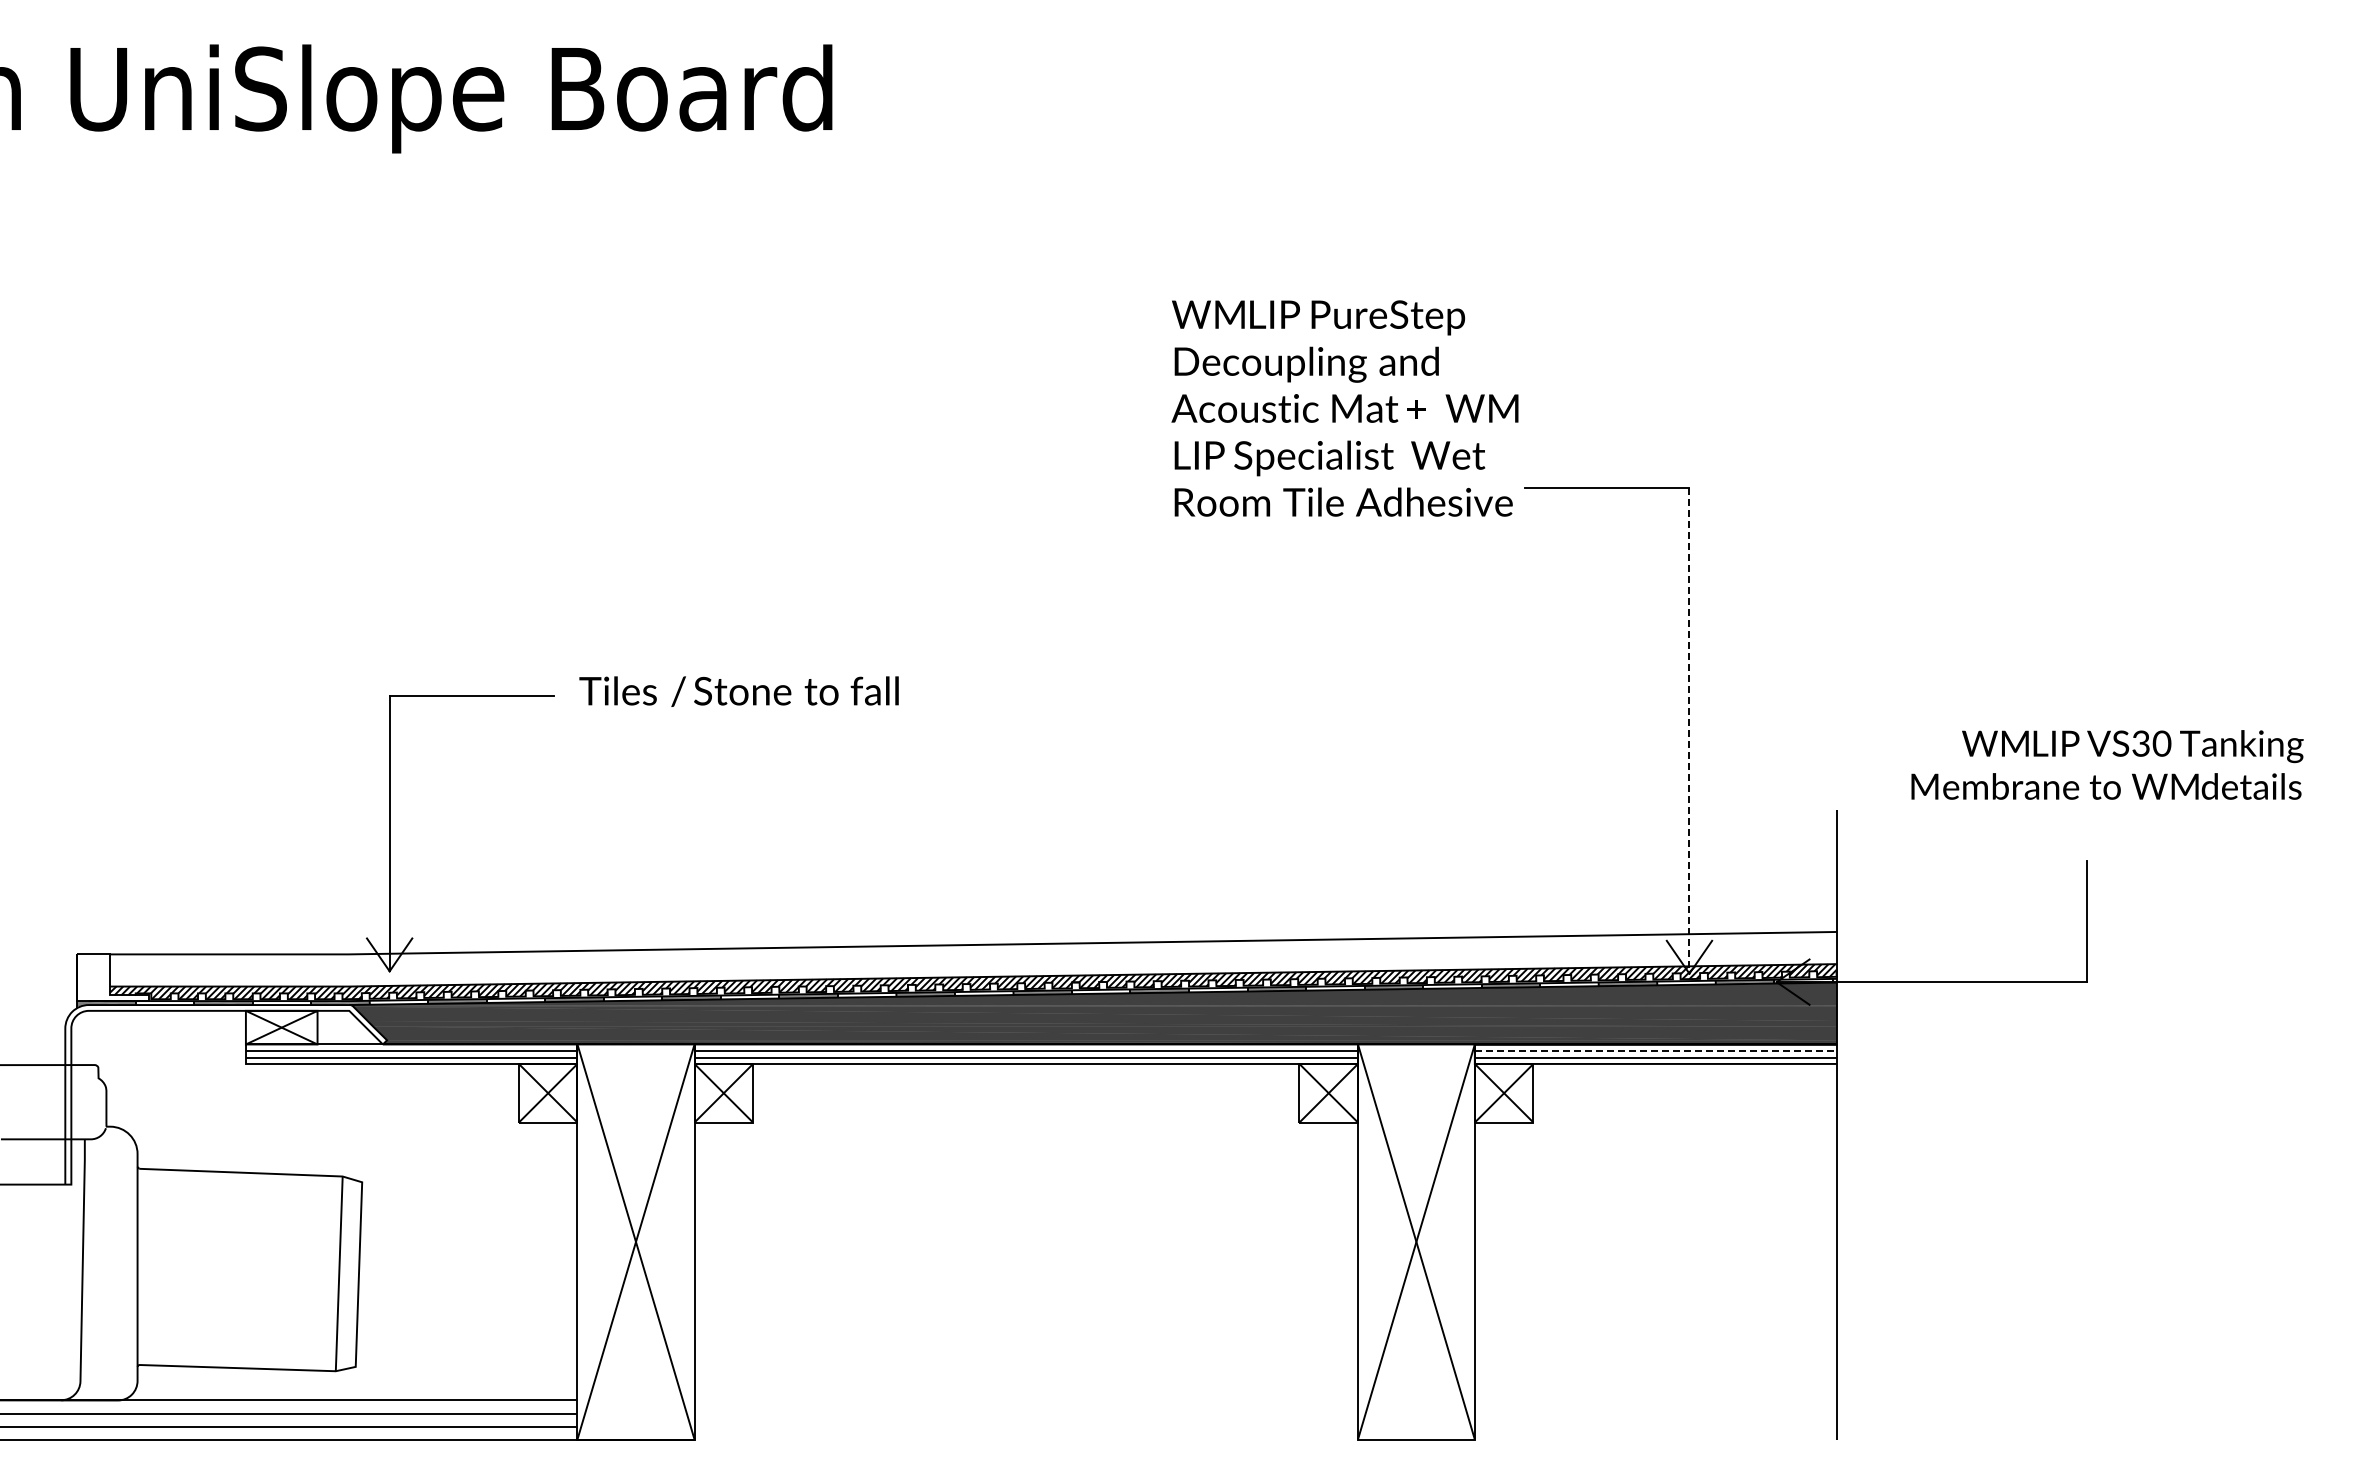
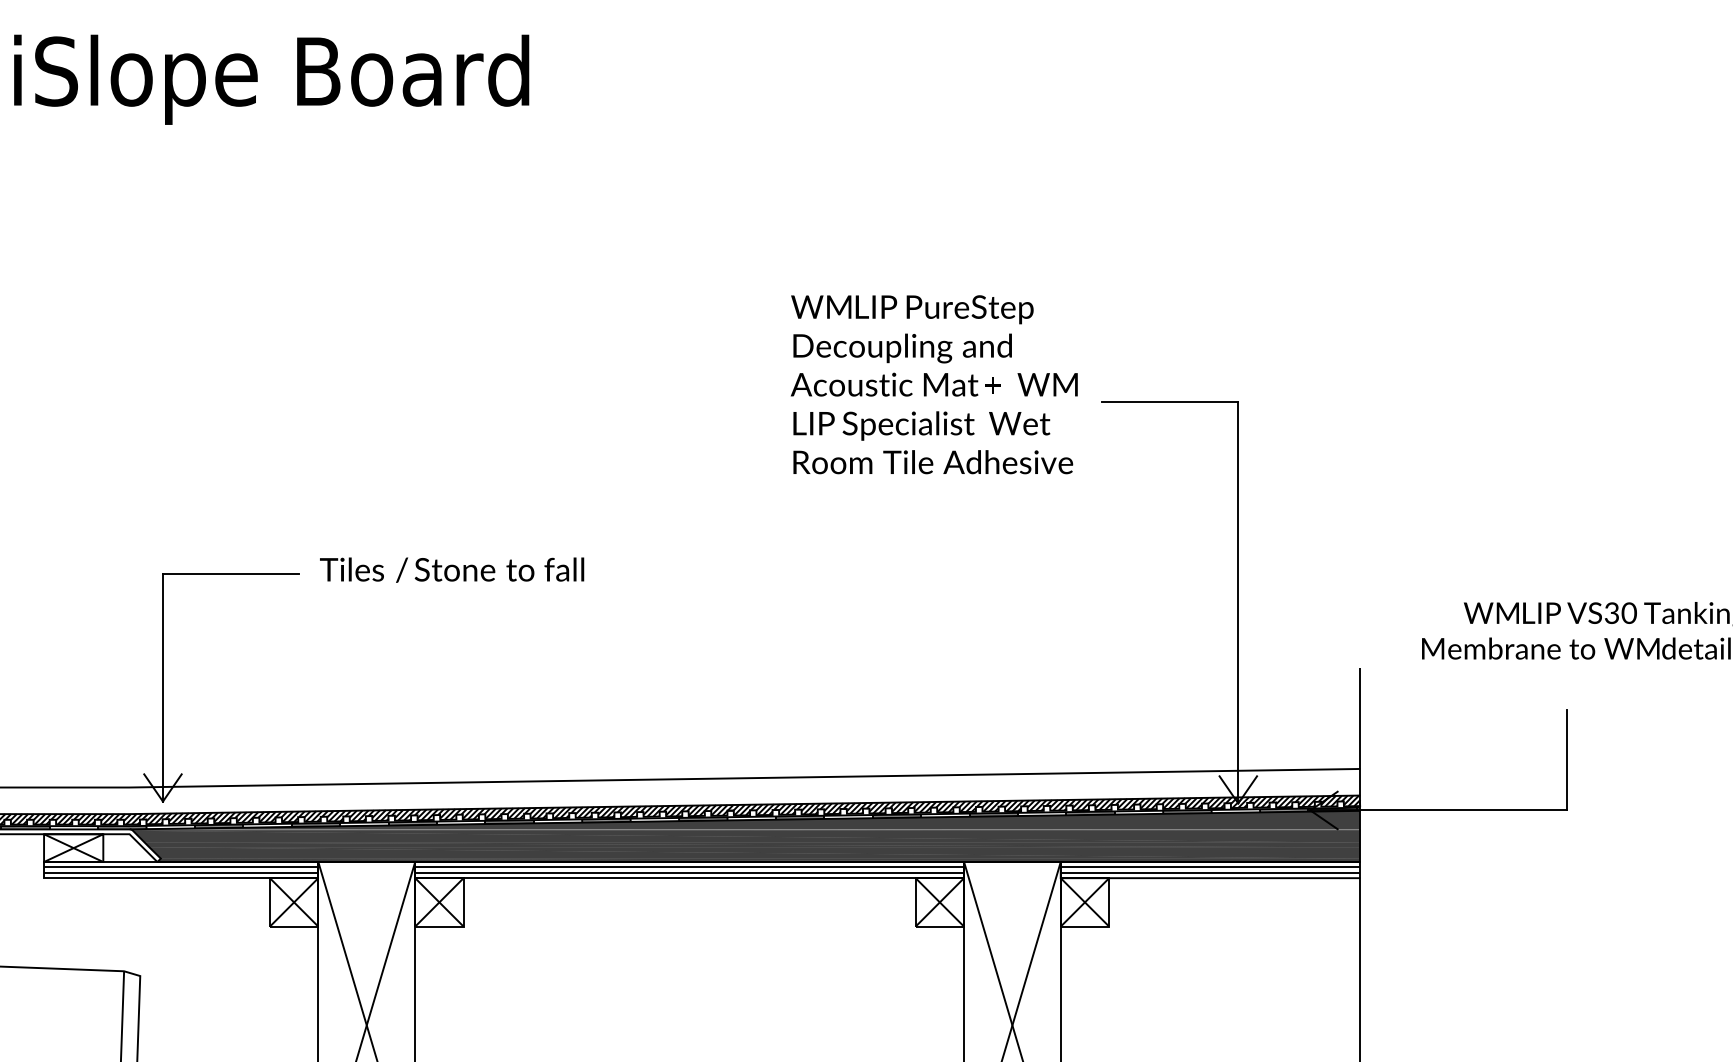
text: (1344, 408) -> (933, 384), moved
line: (1689, 730) -> (1238, 602), dashed -> solid
line: (1656, 1050) -> (1211, 867), dashed -> solid

